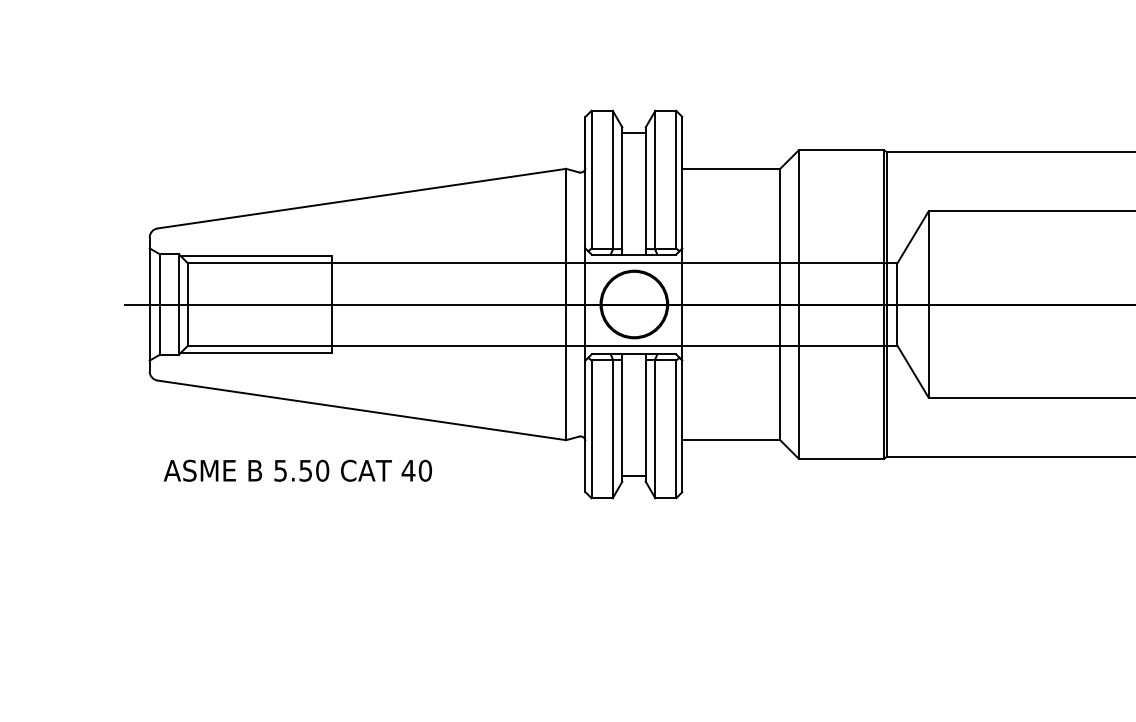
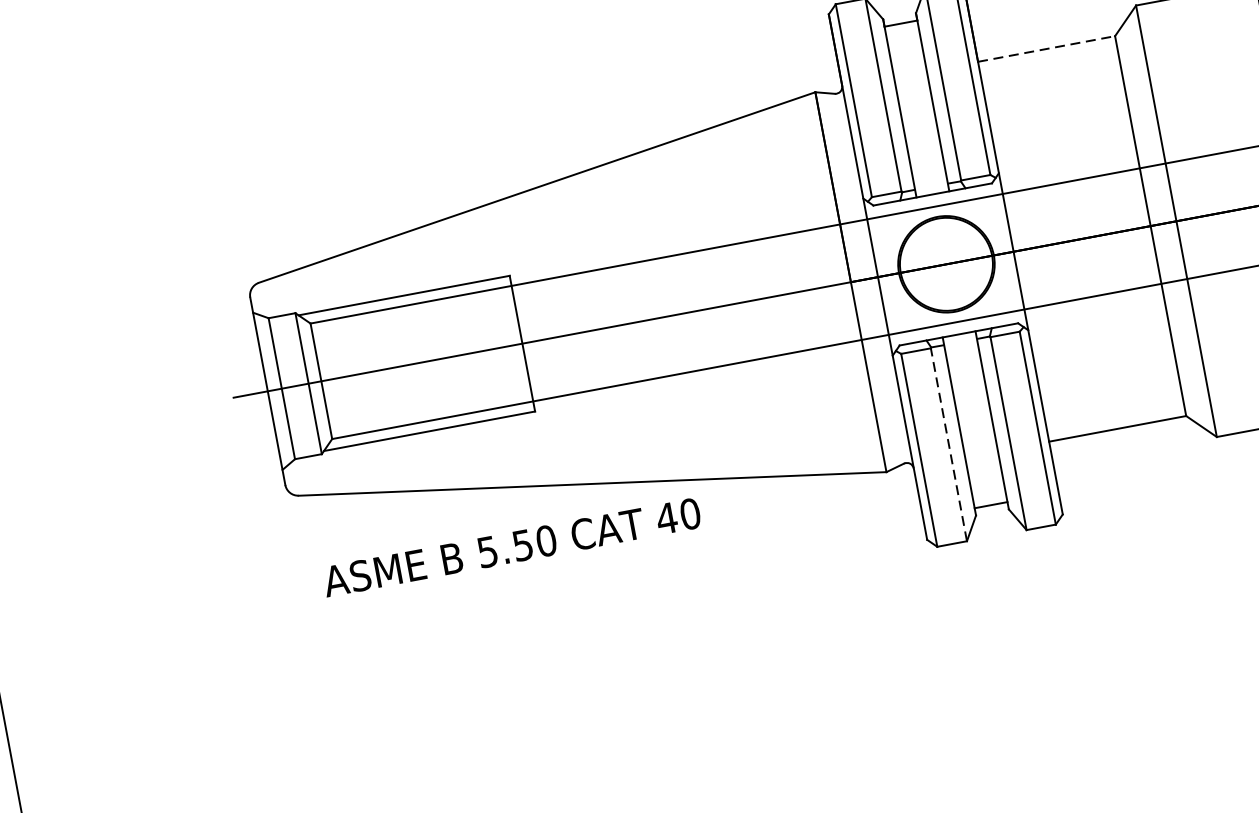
line: (731, 168) -> (1046, 48), solid -> dashed
line: (612, 429) -> (948, 445), solid -> dashed
text: (297, 470) -> (511, 547), moved

